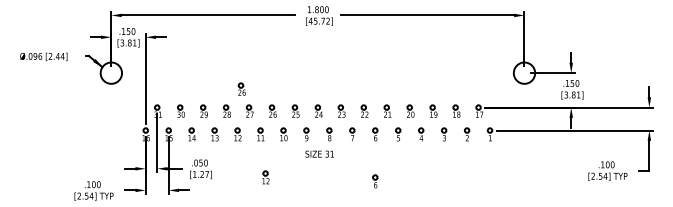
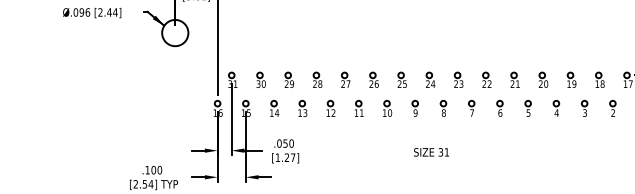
part: (241, 88) -> (335, 51), removed
text: (319, 153) -> (431, 151), moved
part: (265, 177) -> (364, 161), removed
part: (375, 181) -> (500, 166), removed

